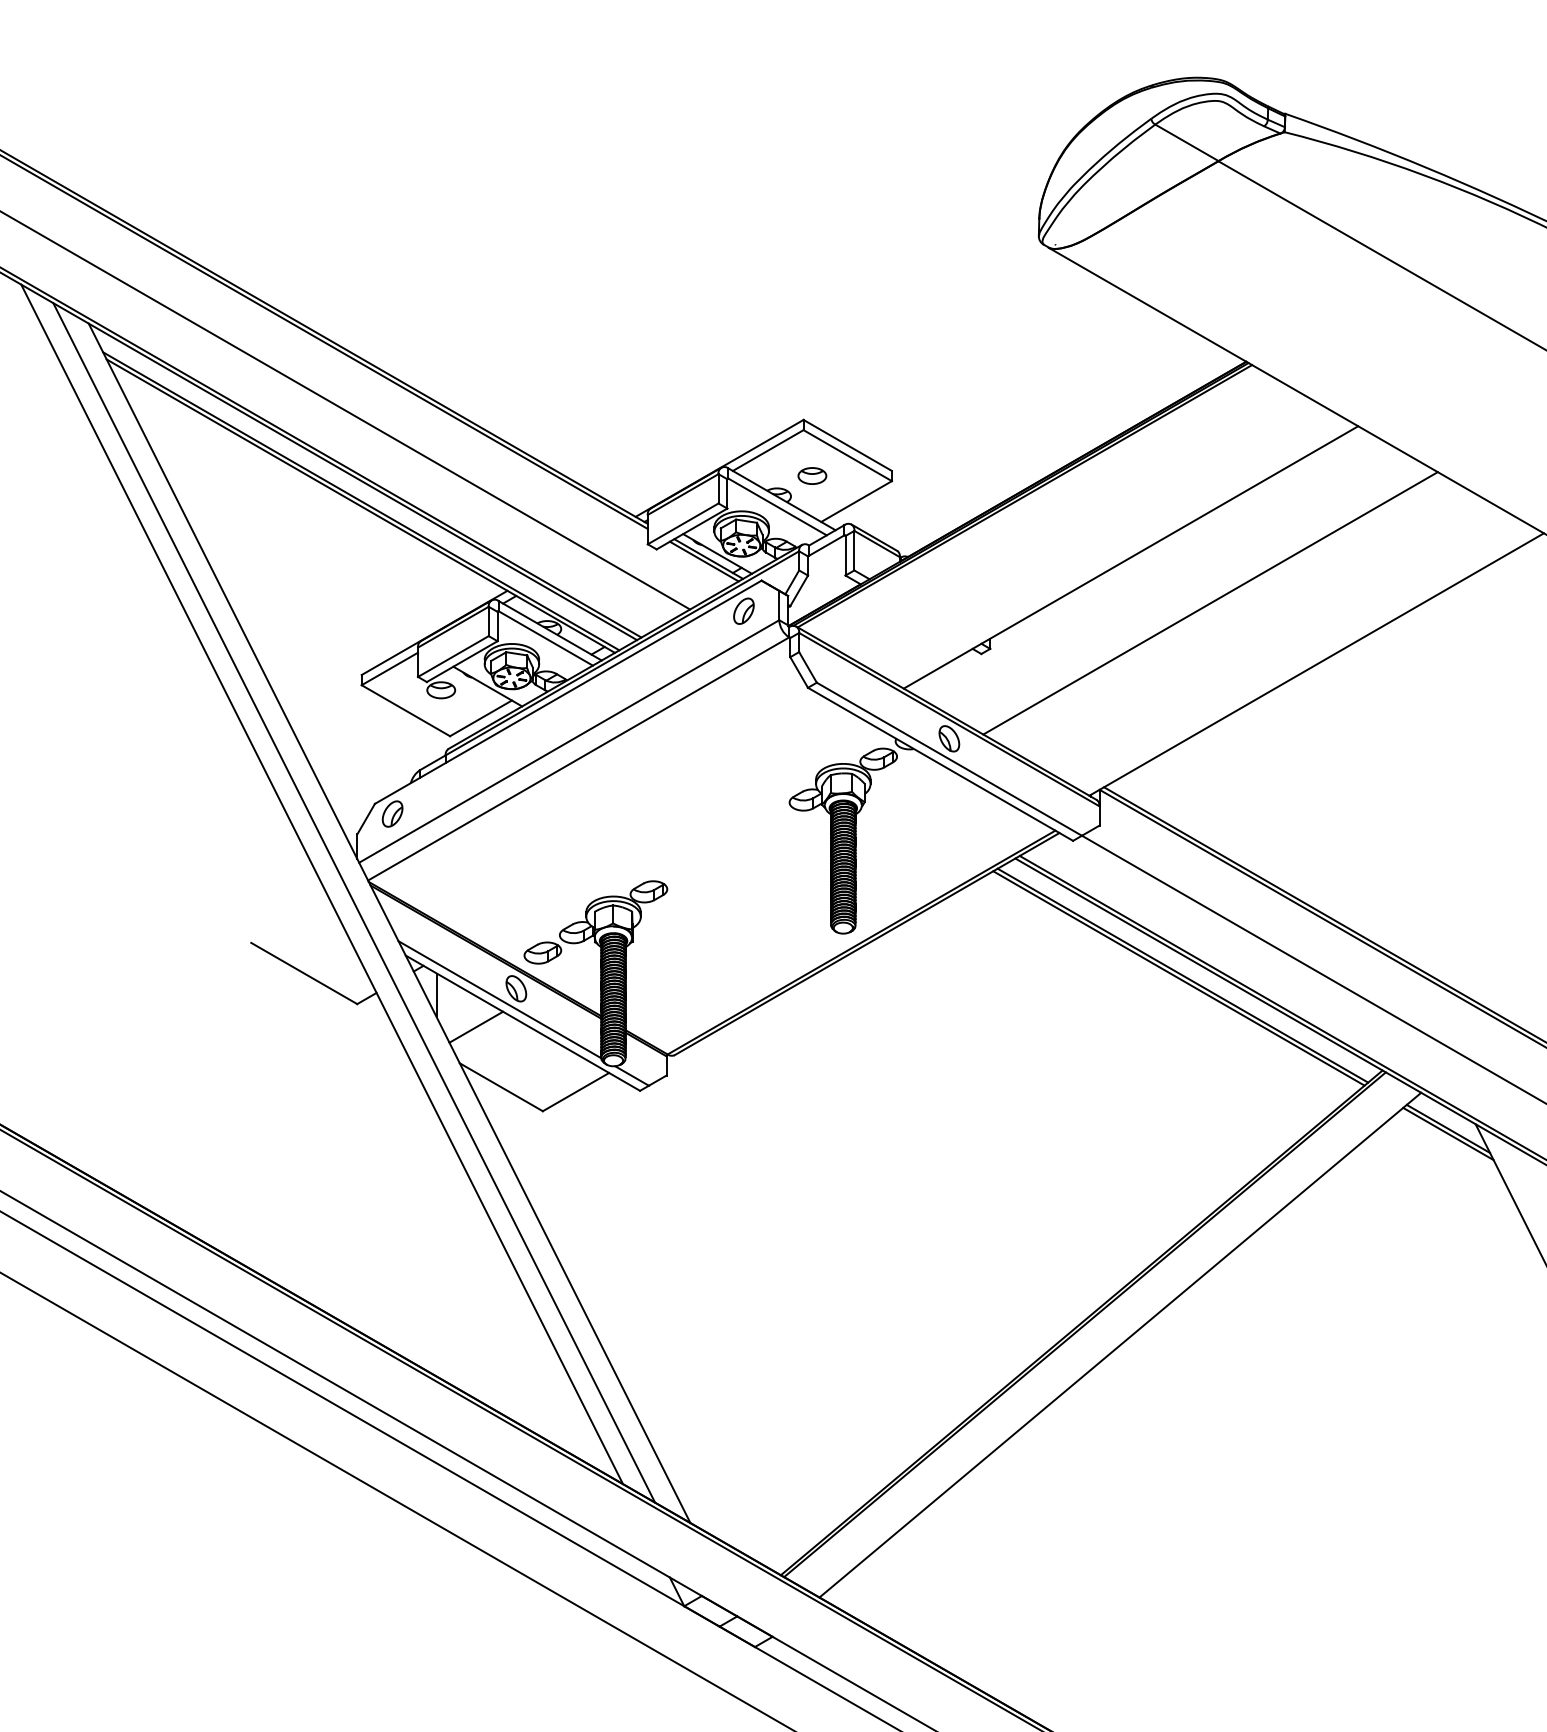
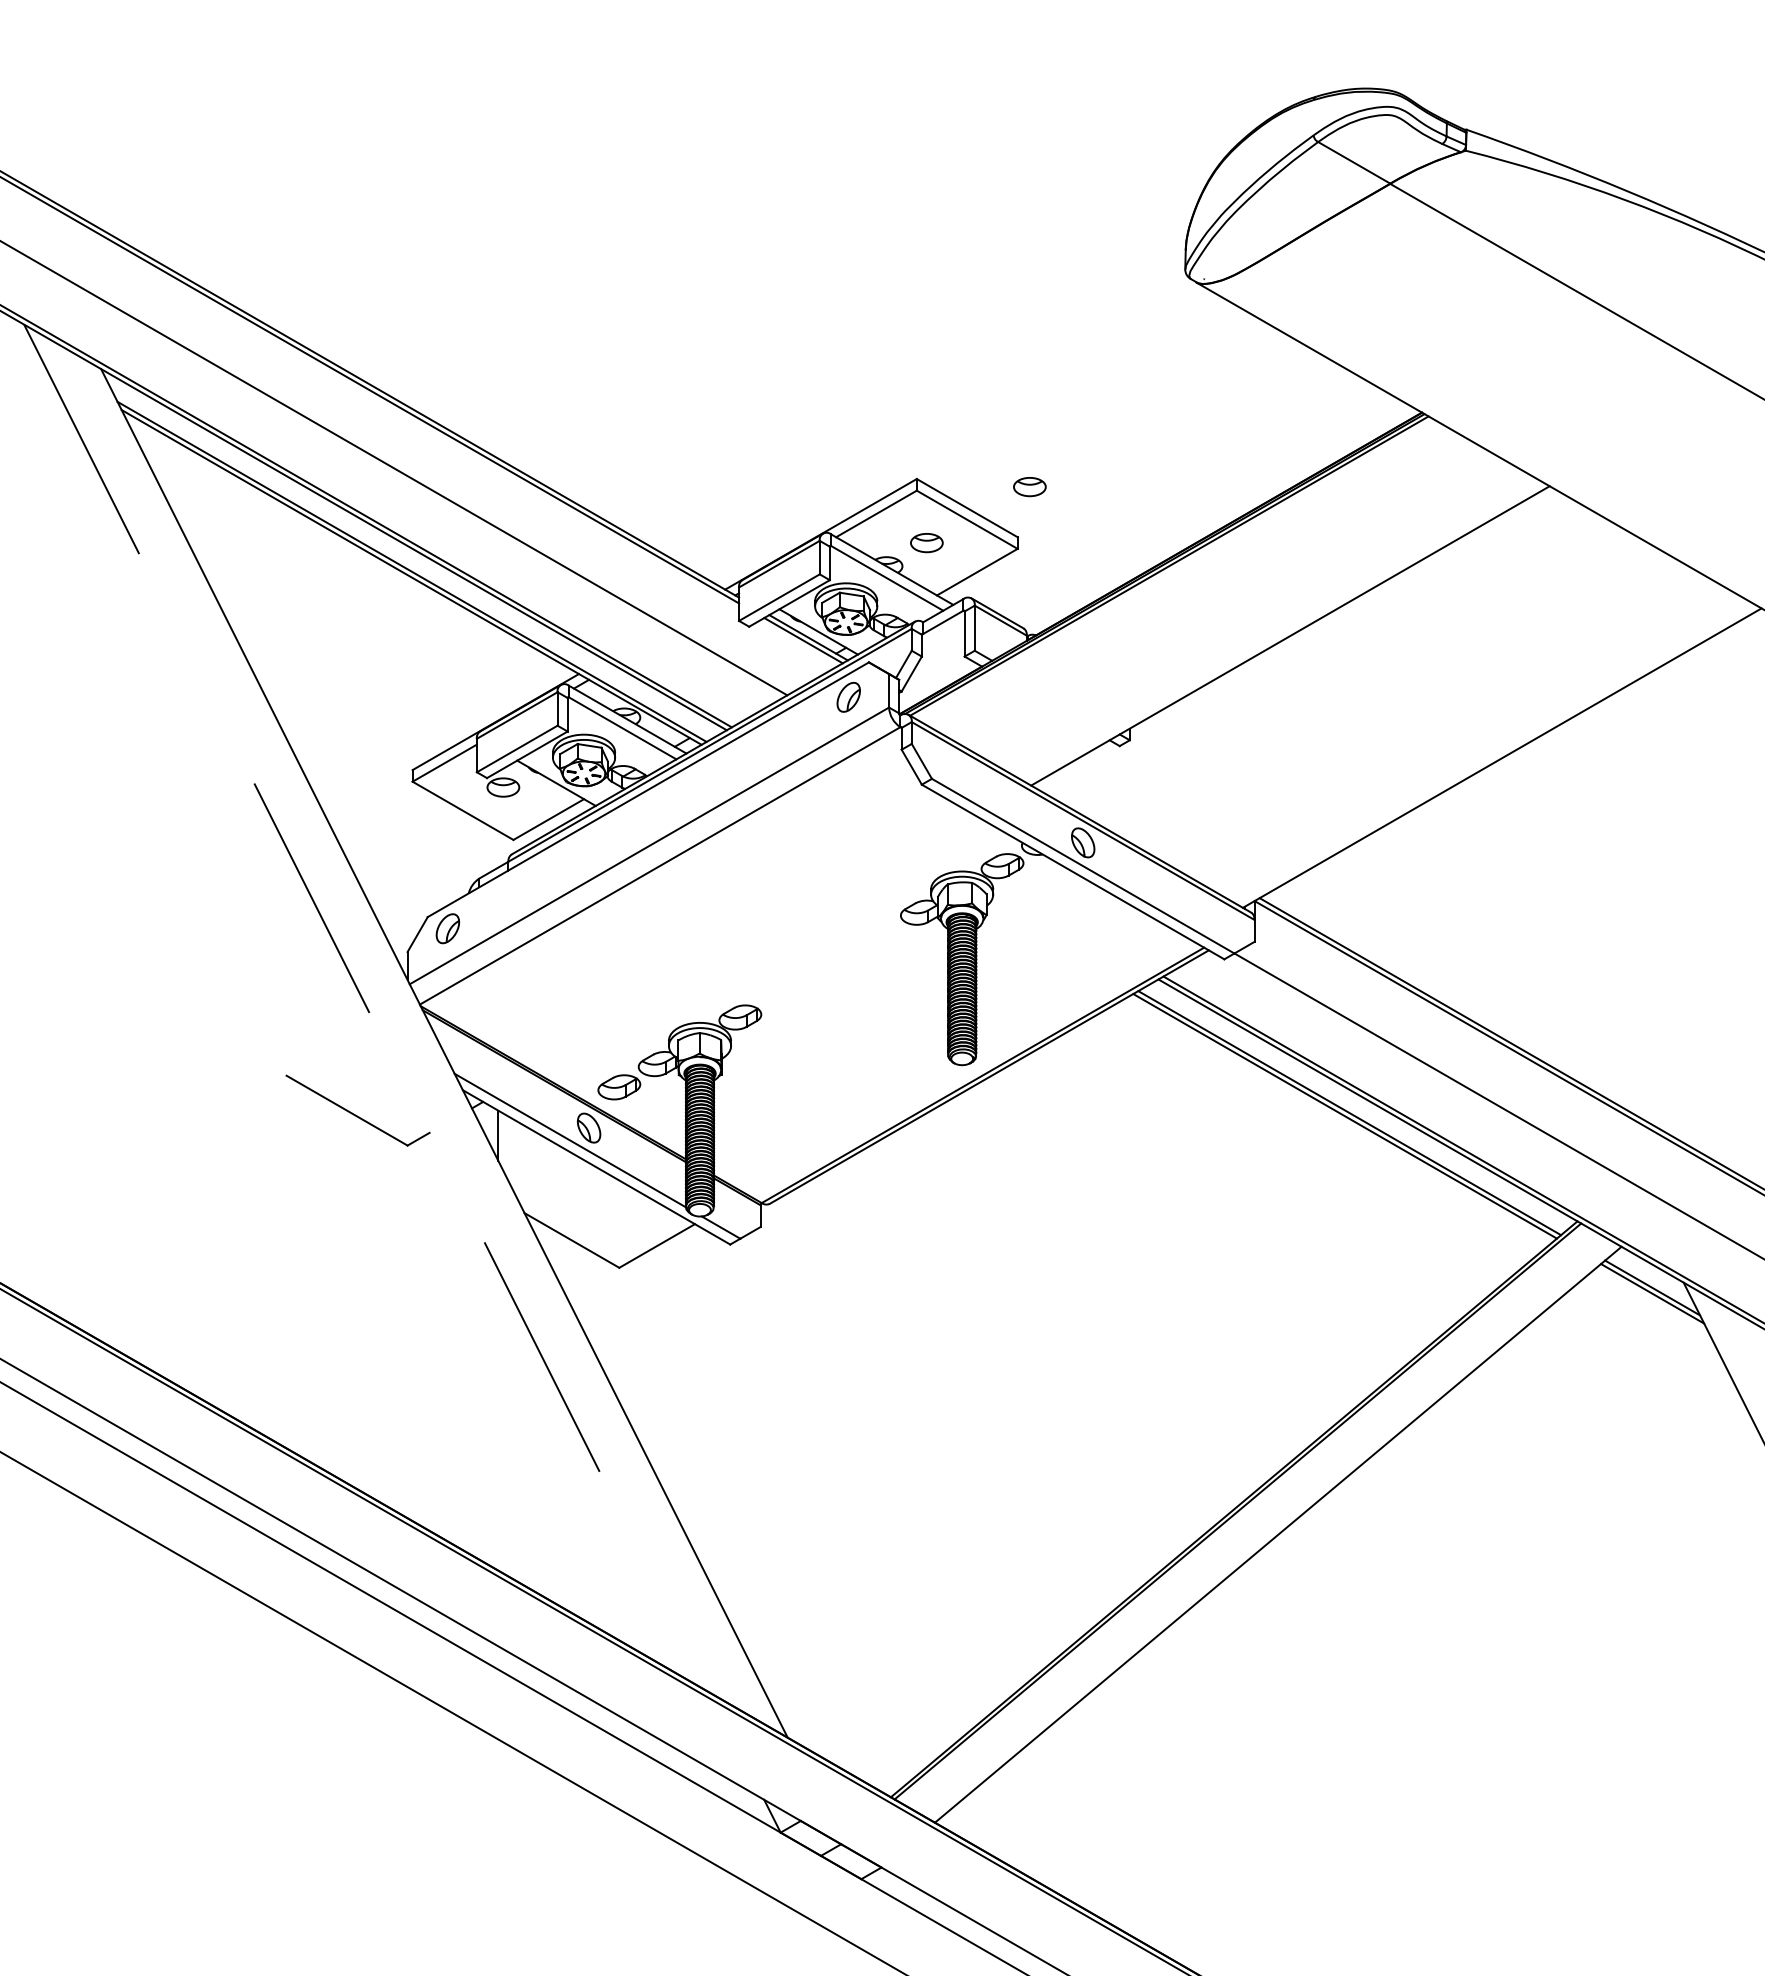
part: (902, 427) -> (1029, 487), added
line: (1209, 602) -> (1380, 687), removed
line: (322, 883) -> (367, 1008), solid -> dashed
line: (353, 902) -> (403, 1029), removed
line: (475, 1026) -> (542, 1171), removed

